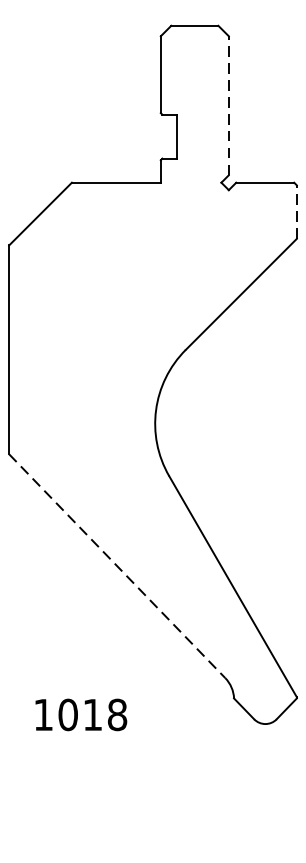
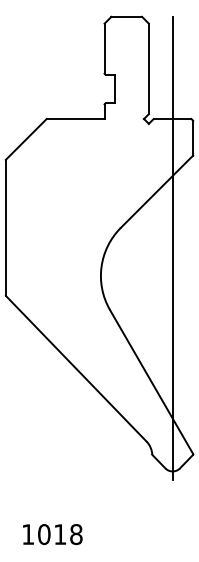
line: (228, 105) -> (148, 68), dashed -> solid
line: (297, 211) -> (193, 137), dashed -> solid
line: (265, 381) -> (172, 248), added
line: (117, 567) -> (76, 369), dashed -> solid
text: (80, 714) -> (52, 534), moved

